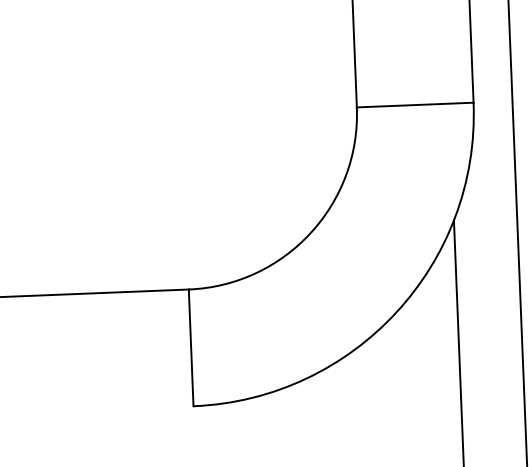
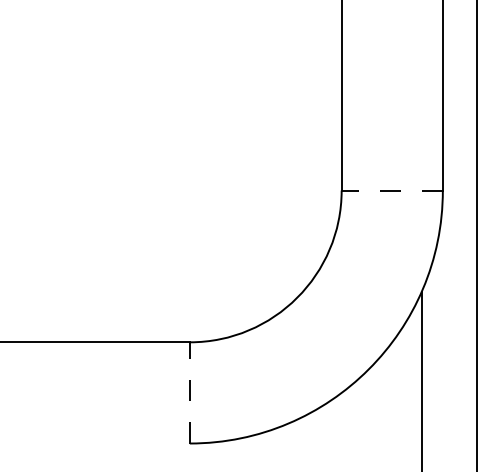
line: (415, 105) -> (392, 190), solid -> dashed
line: (190, 347) -> (189, 392), solid -> dashed

